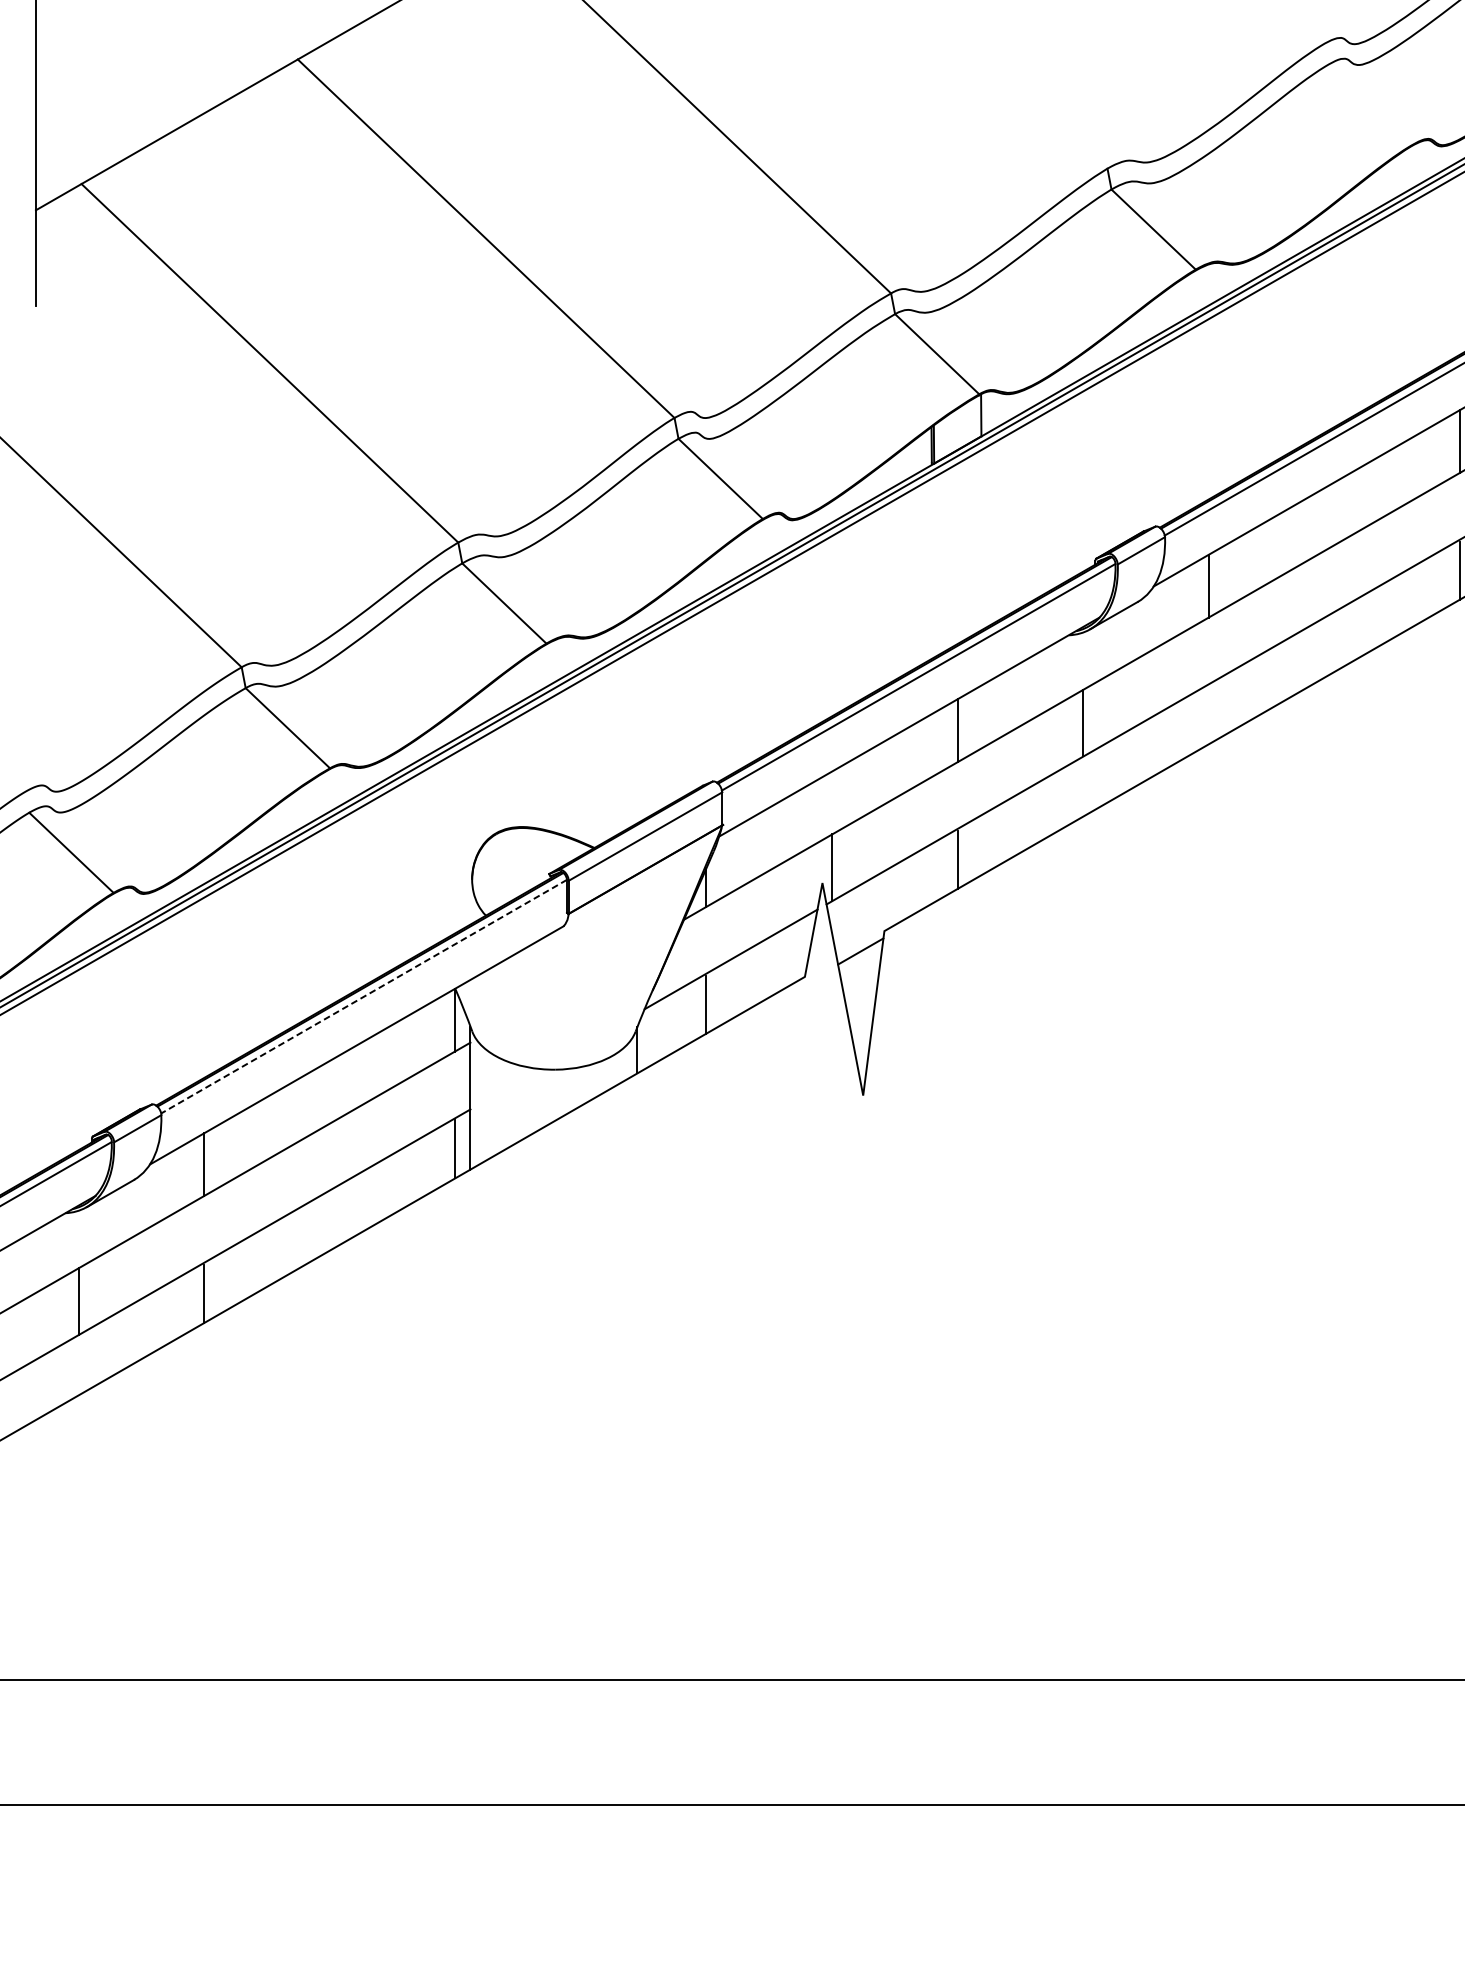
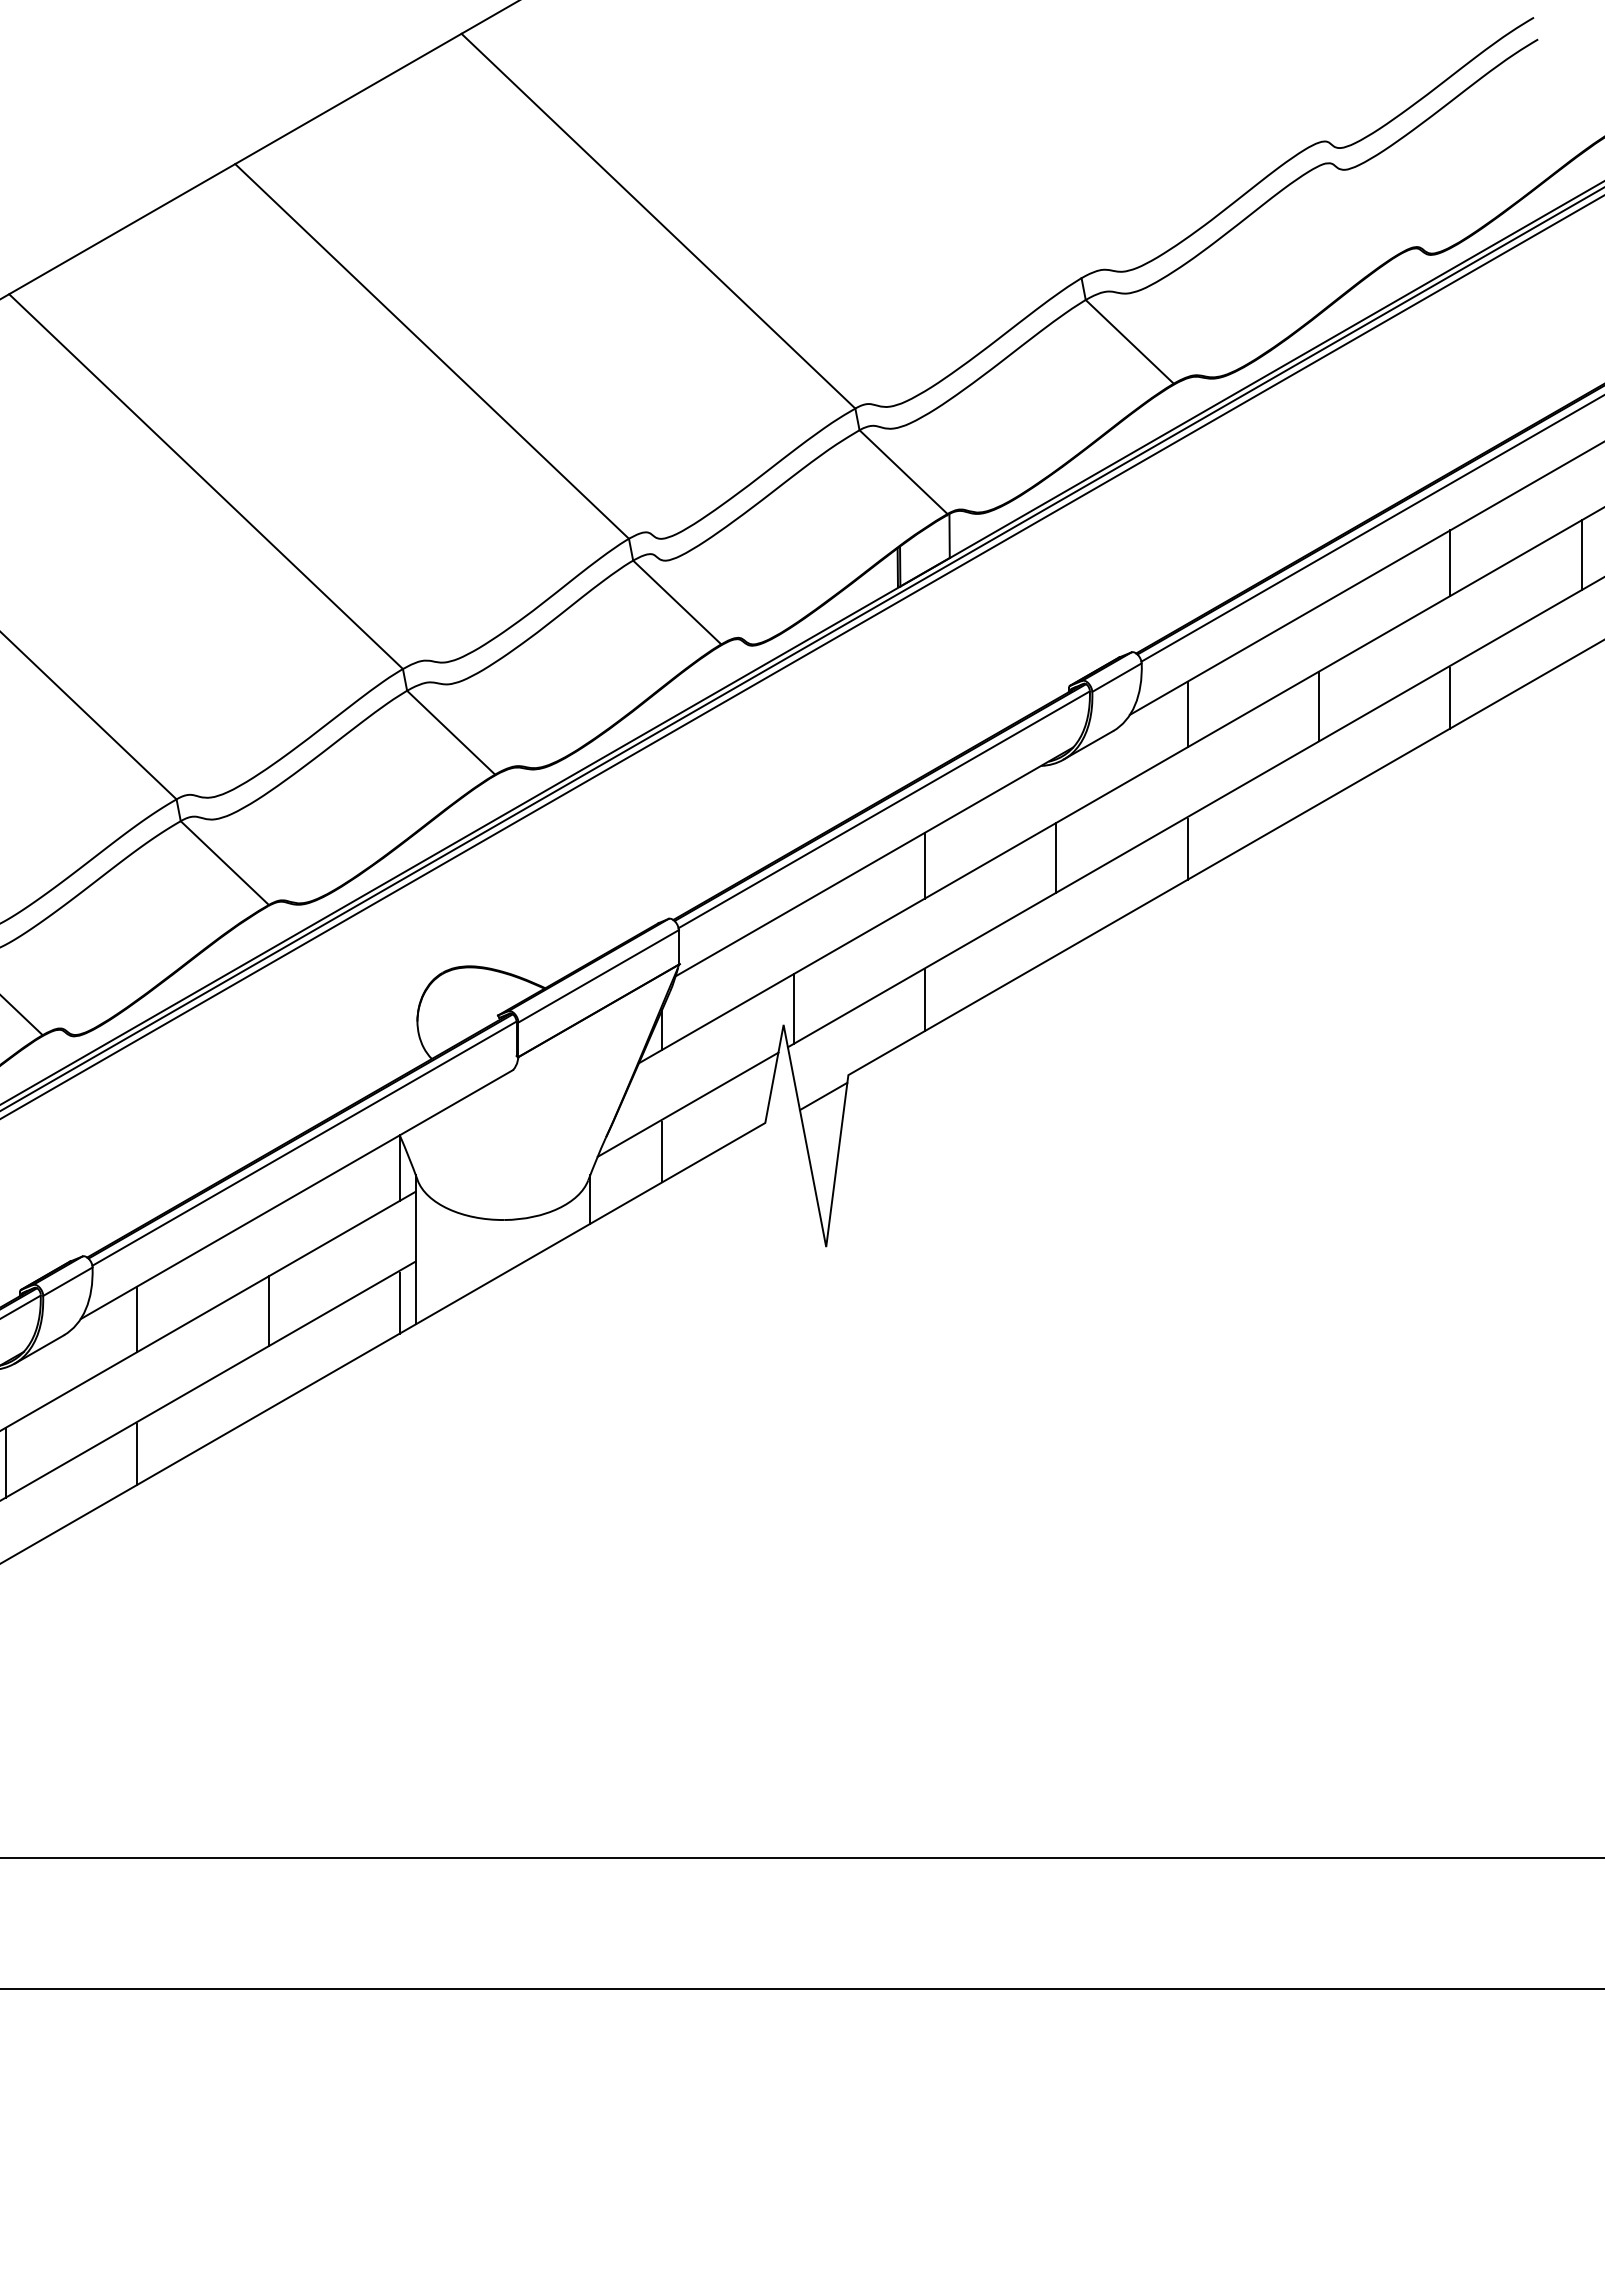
line: (1335, 578) -> (1319, 706), added
line: (1208, 715) -> (1187, 849), added
line: (364, 996) -> (304, 1143), dashed -> solid
line: (329, 1157) -> (268, 1311), added

